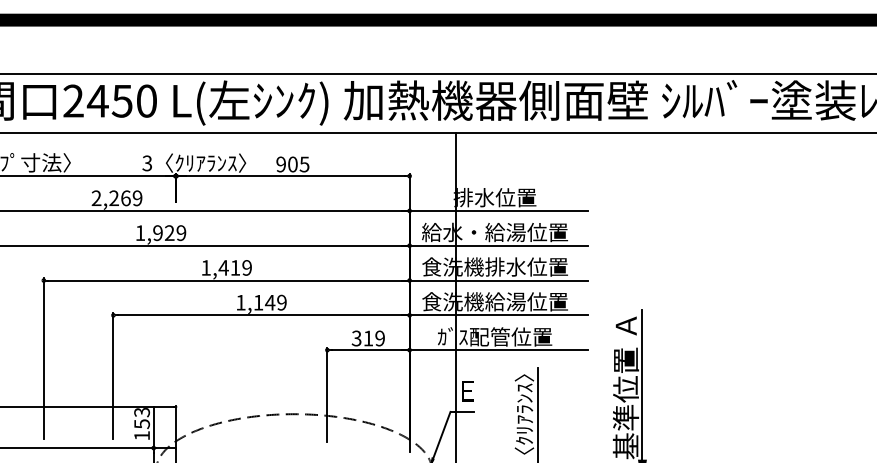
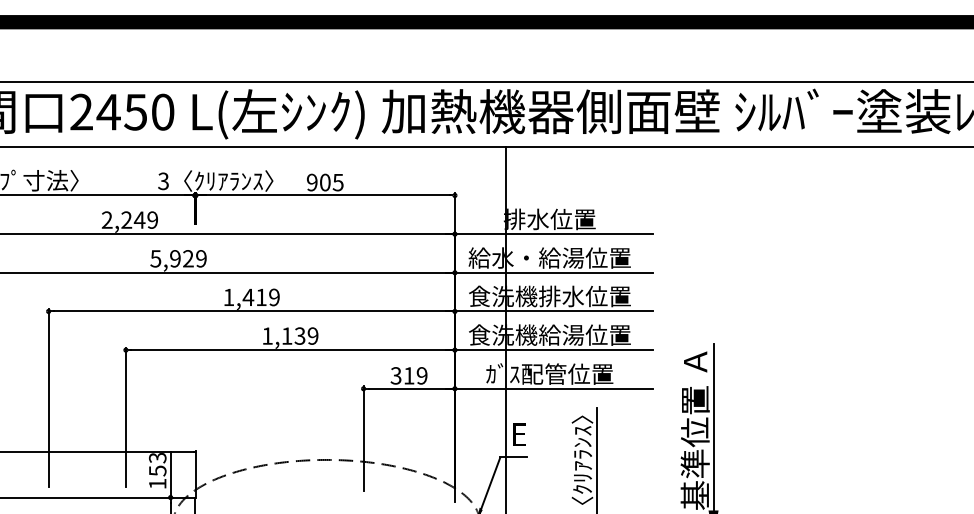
text: (125, 198) -> (139, 220), 2,269 -> 2,249
text: (140, 233) -> (155, 259), 1,929 -> 5,929
text: (269, 302) -> (299, 335), 1,149 -> 1,139

